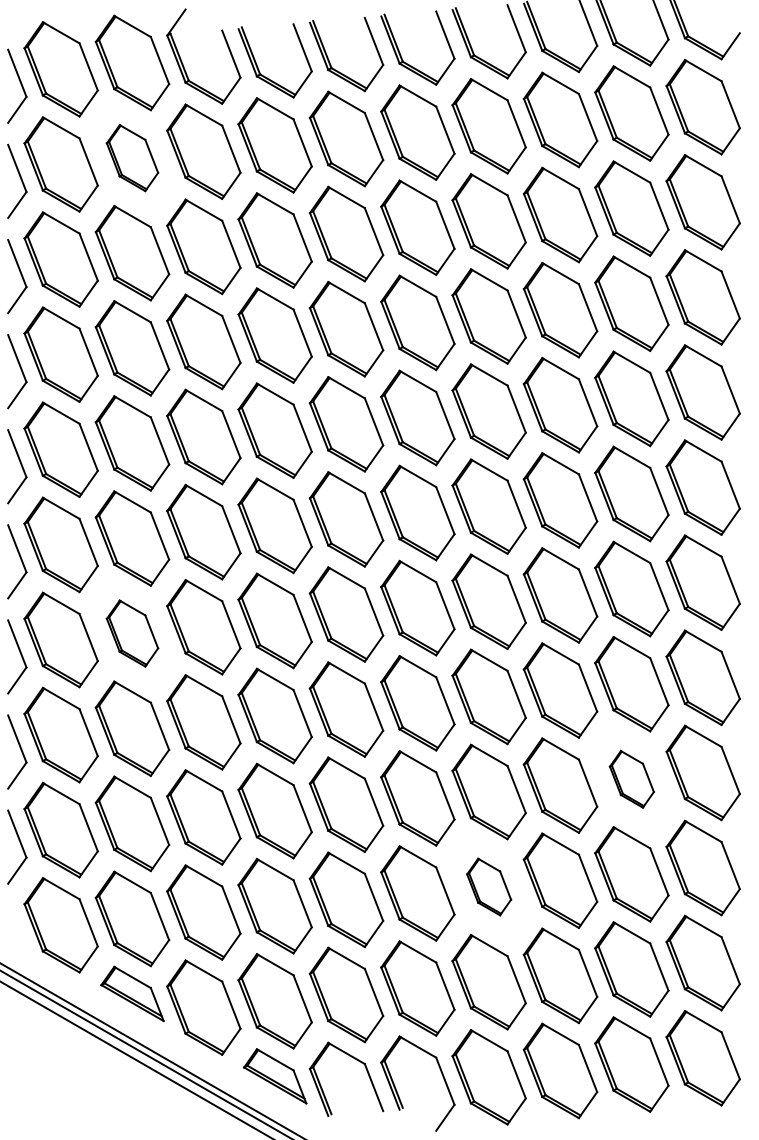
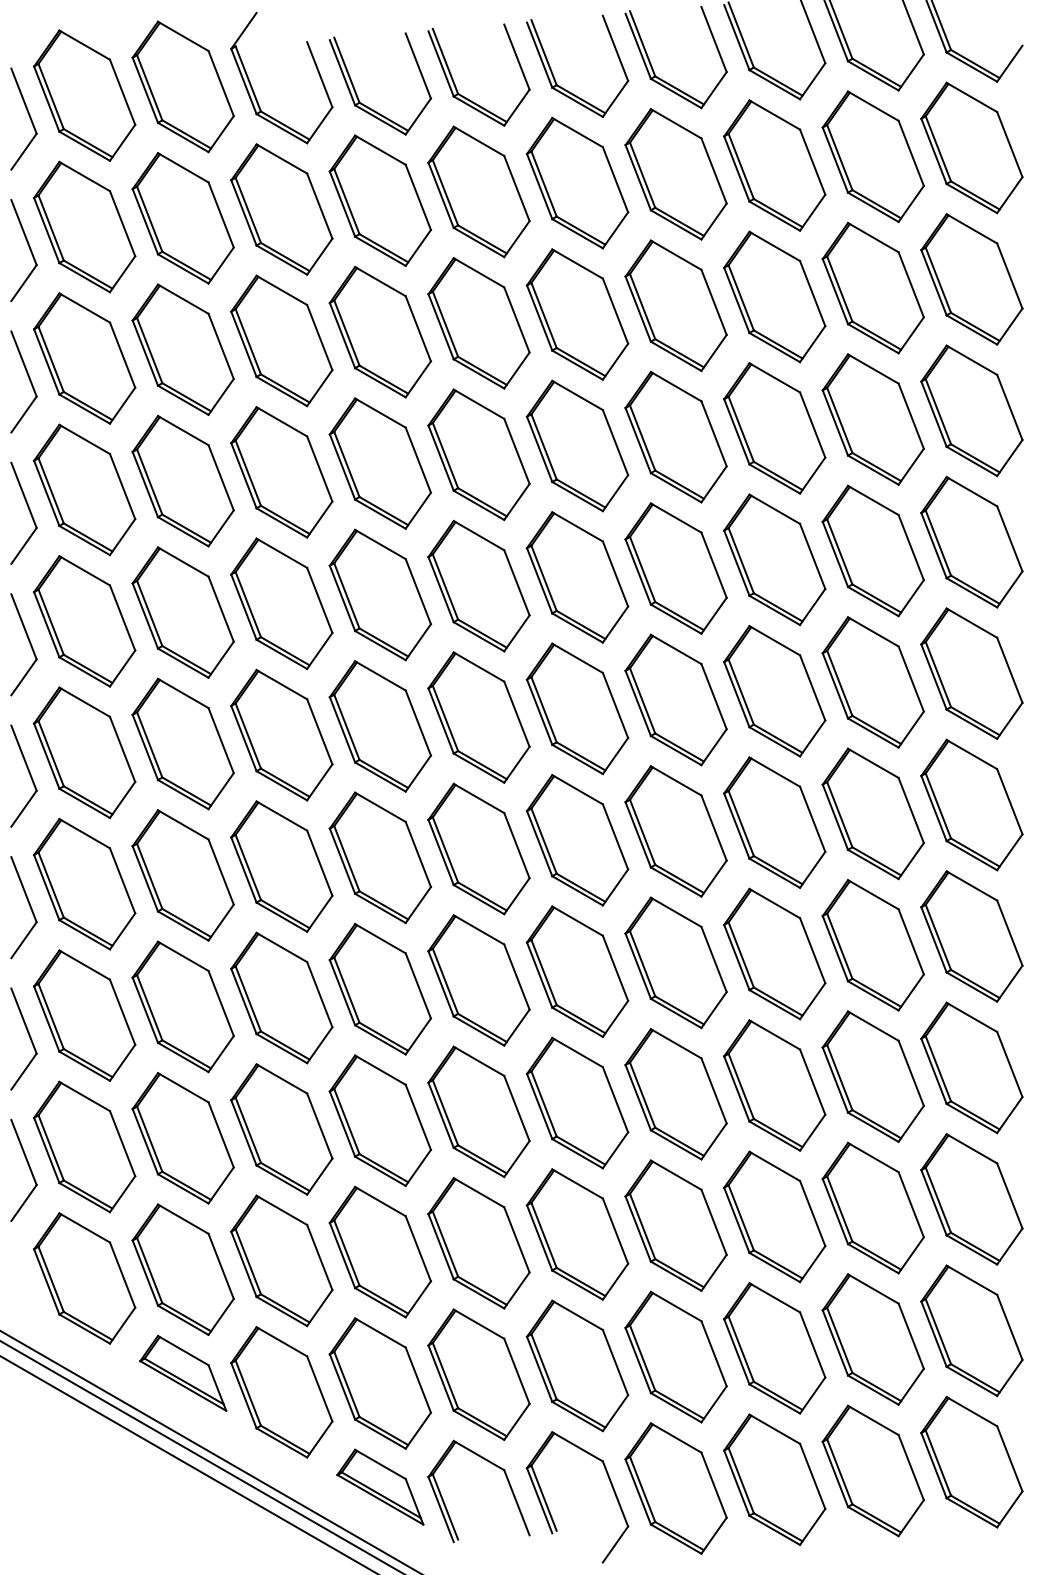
part: (132, 157) -> (183, 217), size x1.43
part: (132, 633) -> (183, 875), size x1.43
part: (631, 779) -> (872, 1077), size x1.67
part: (488, 886) -> (675, 1224), size x1.67

